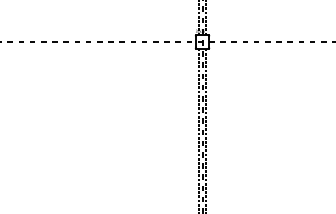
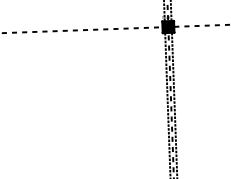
hatch: (202, 41) -> (168, 26), added

